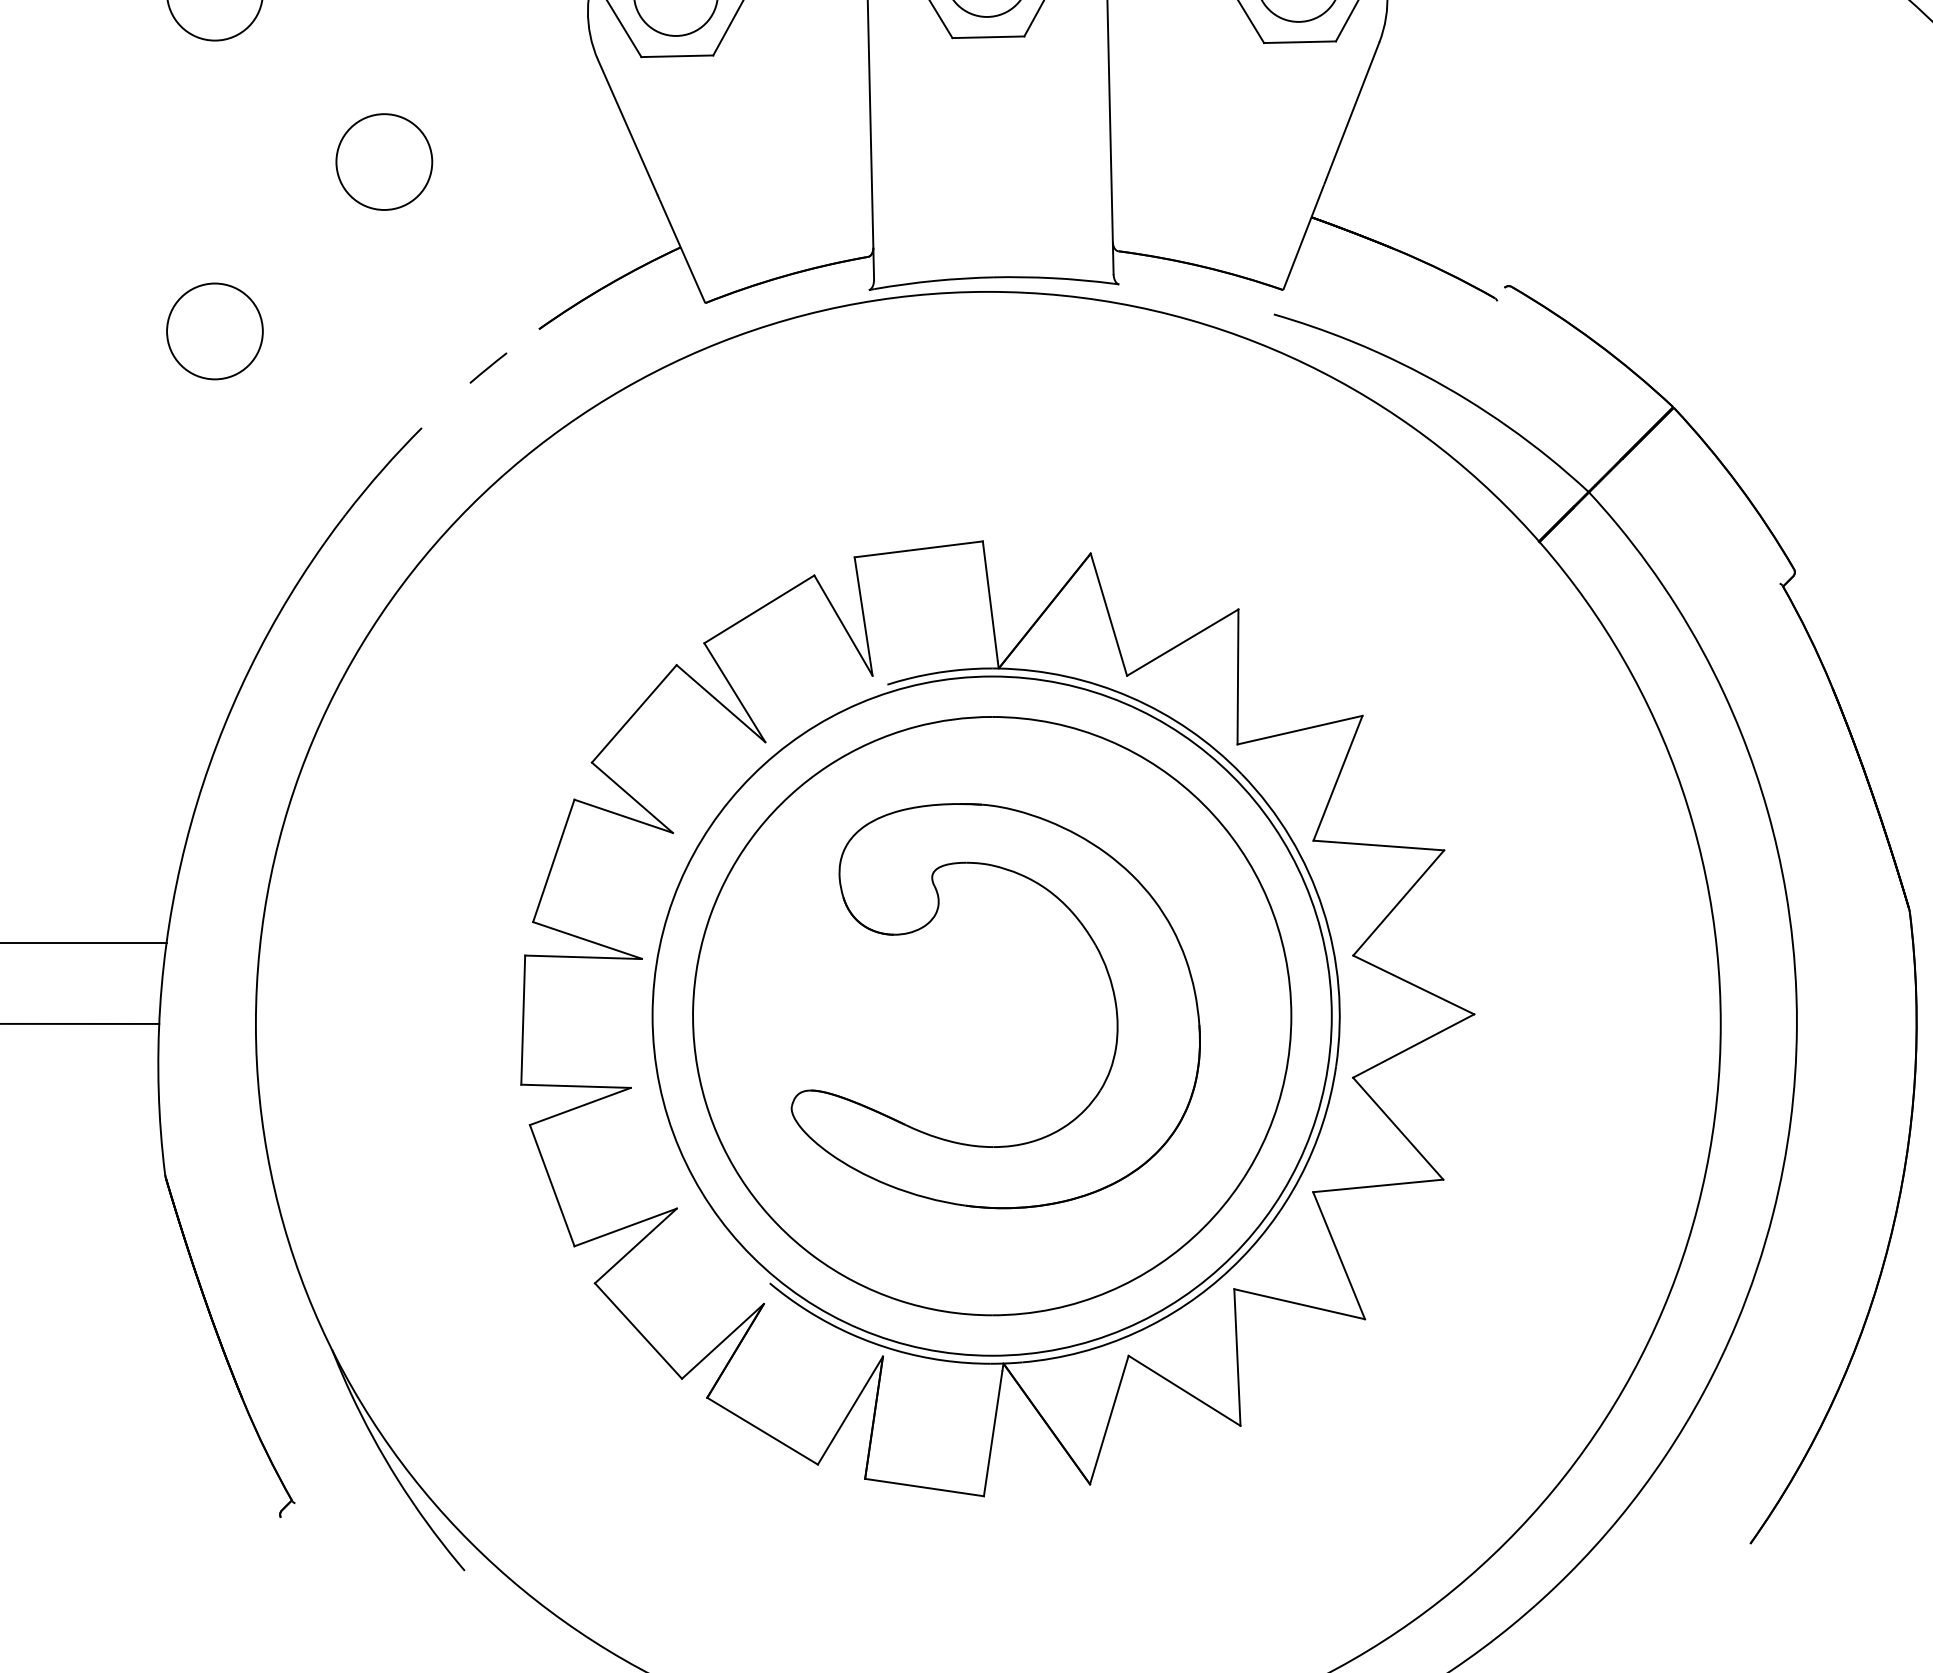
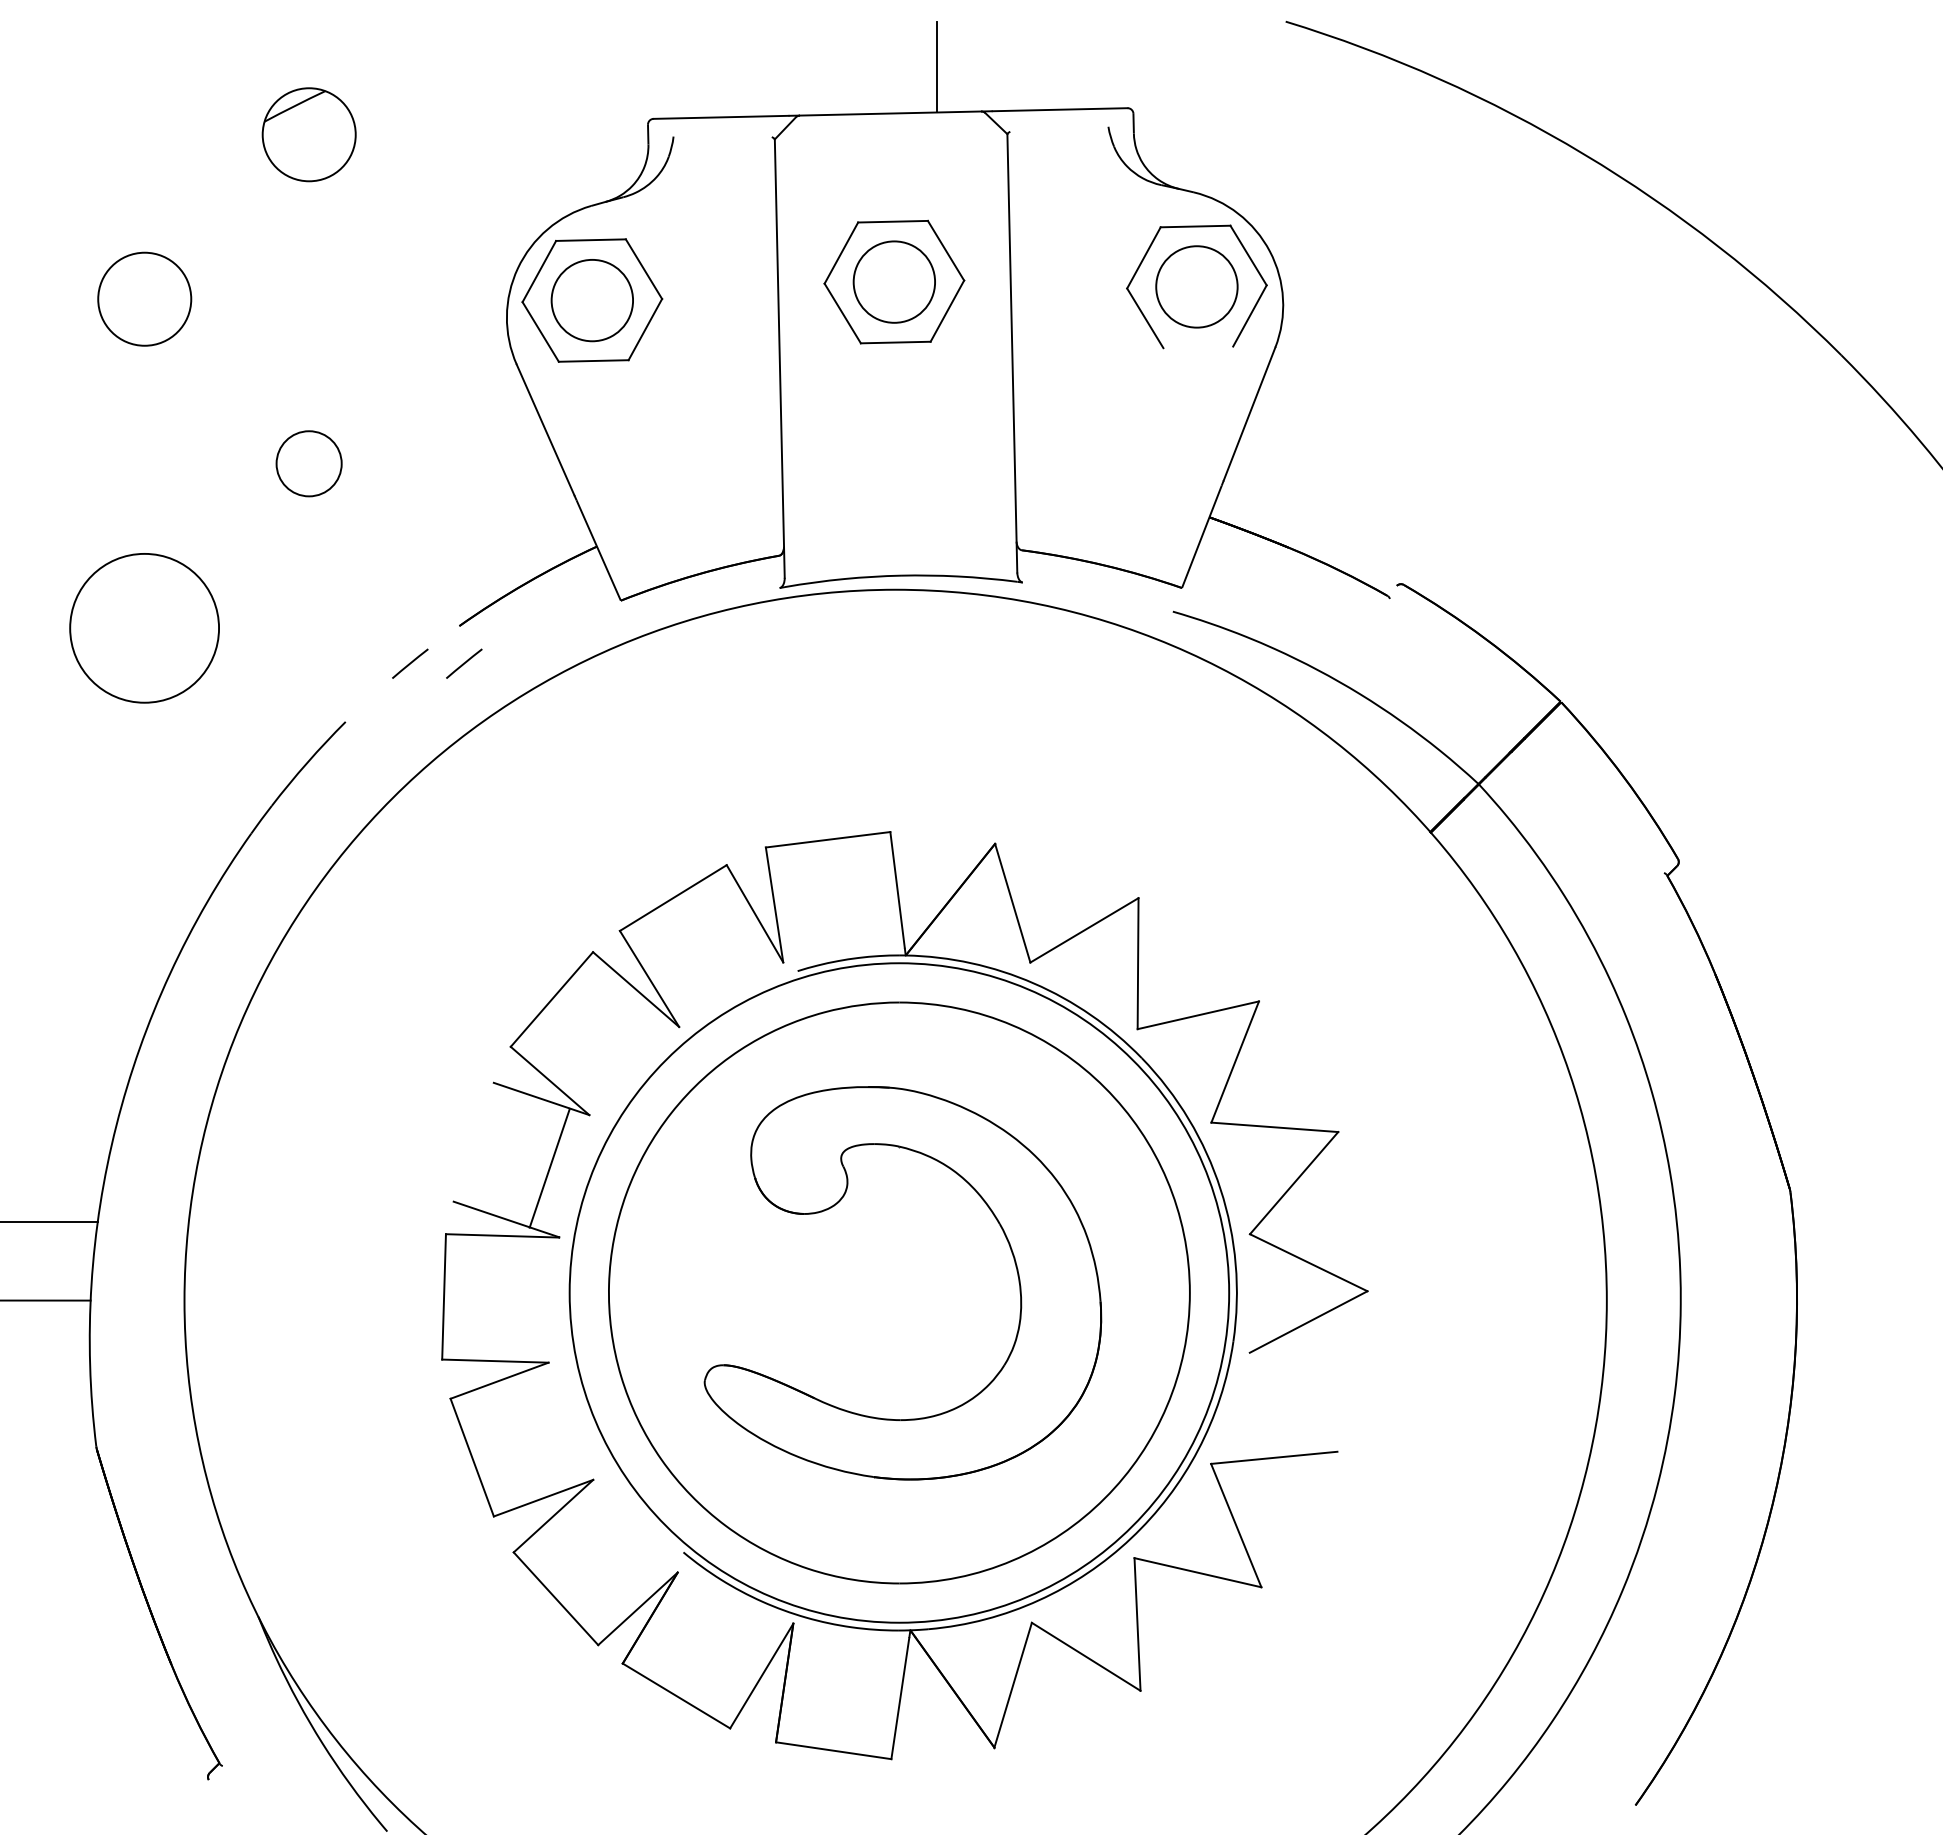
line: (1300, 42) -> (1198, 347), removed
circle: (383, 161) -> (308, 463), size x0.7
circle: (214, 330) -> (144, 627), size x1.6
line: (544, 367) -> (464, 663), added
line: (553, 860) -> (549, 1167), moved
line: (1398, 1127) -> (1293, 1401), removed

